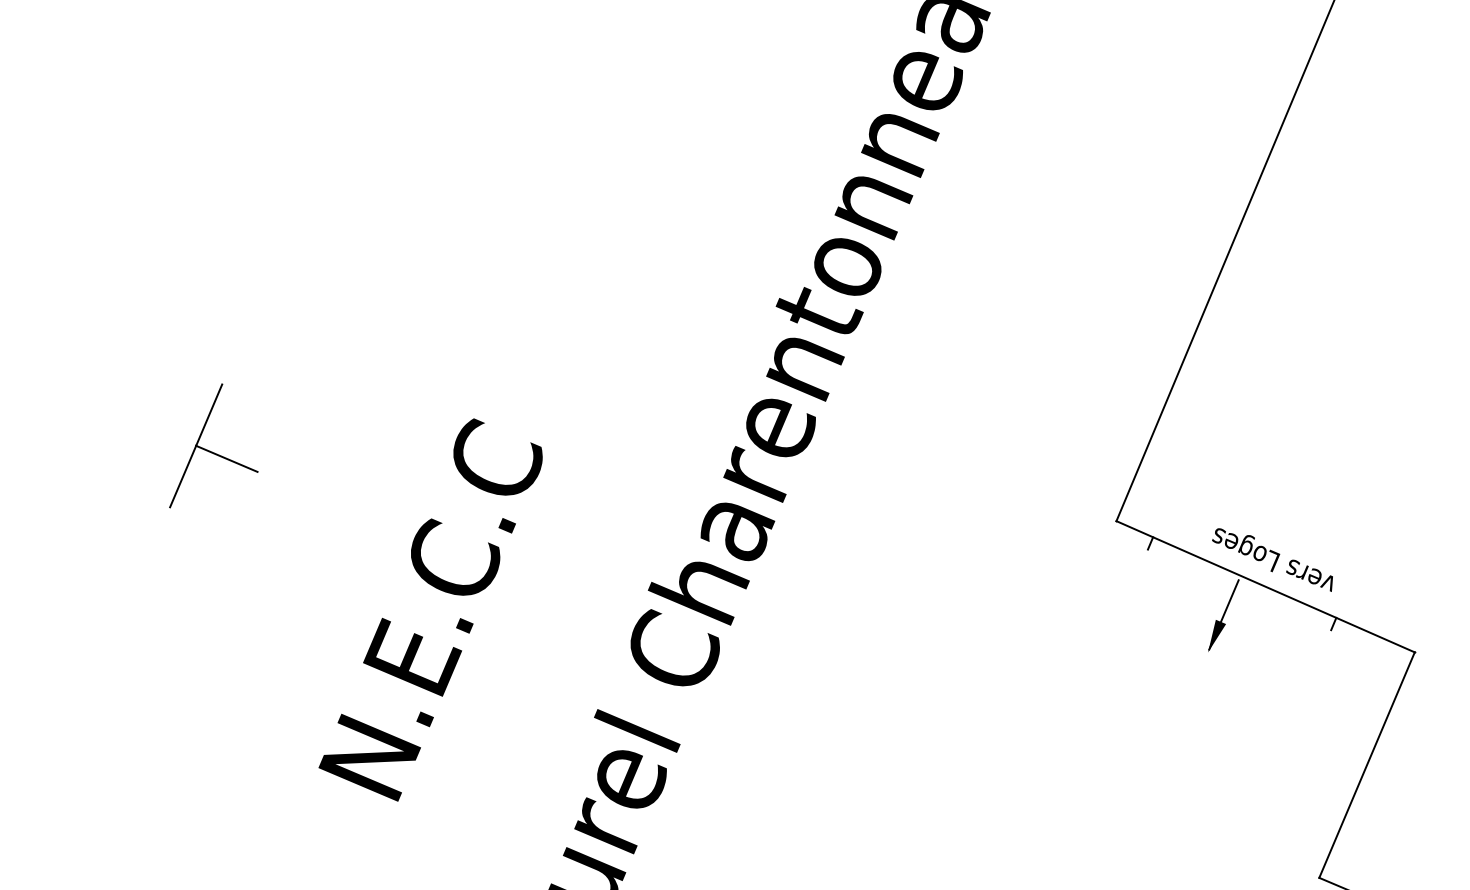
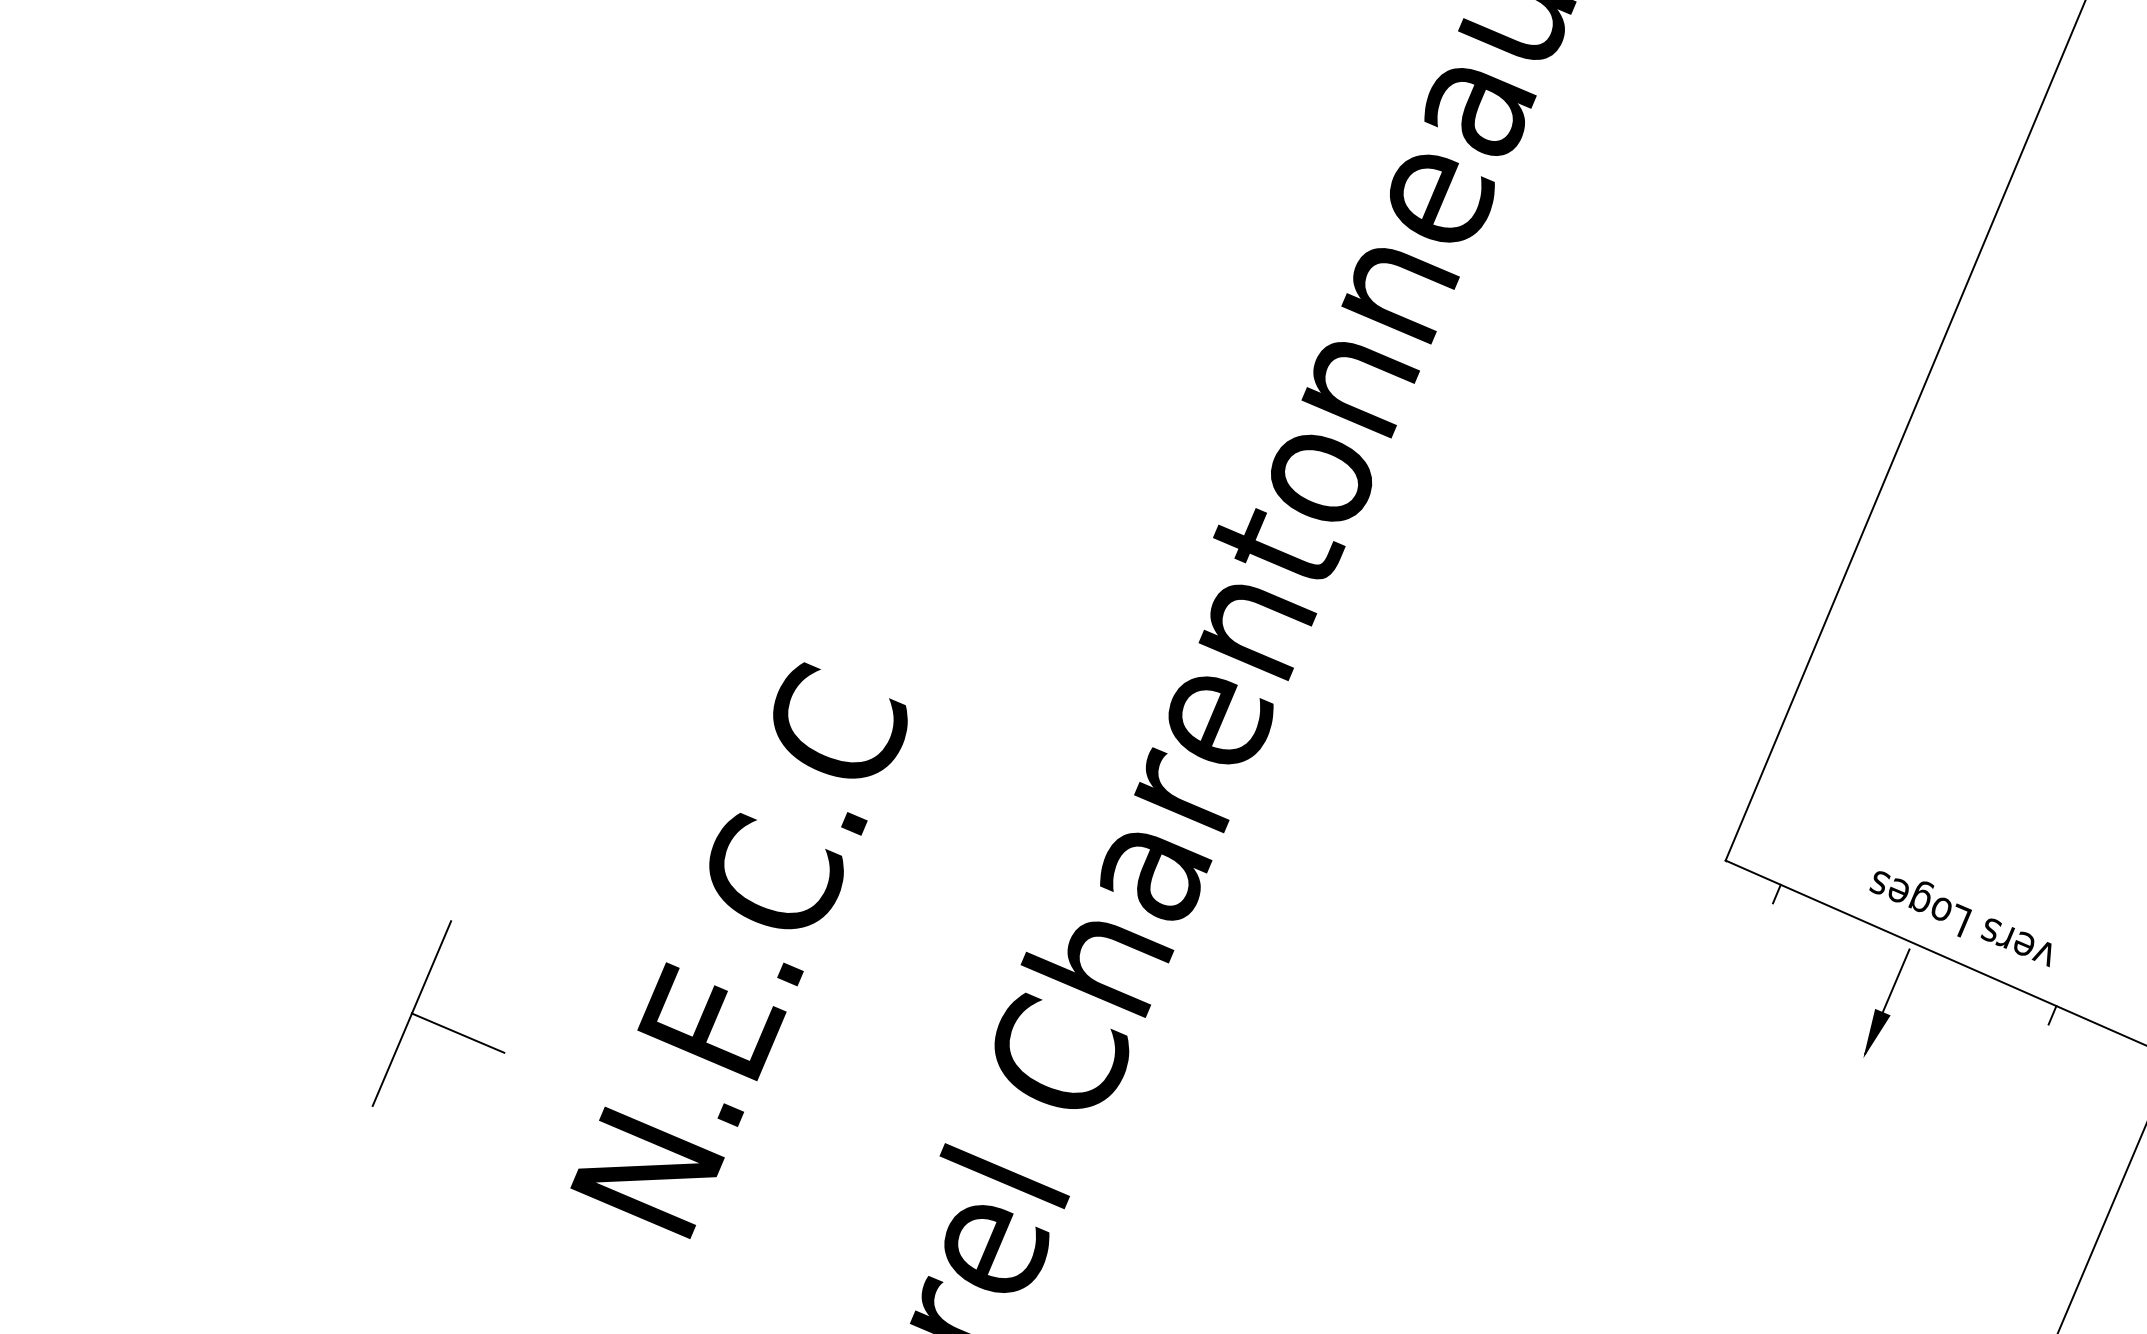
part: (213, 445) -> (438, 1013), moved
text: (430, 609) -> (738, 949), moved

